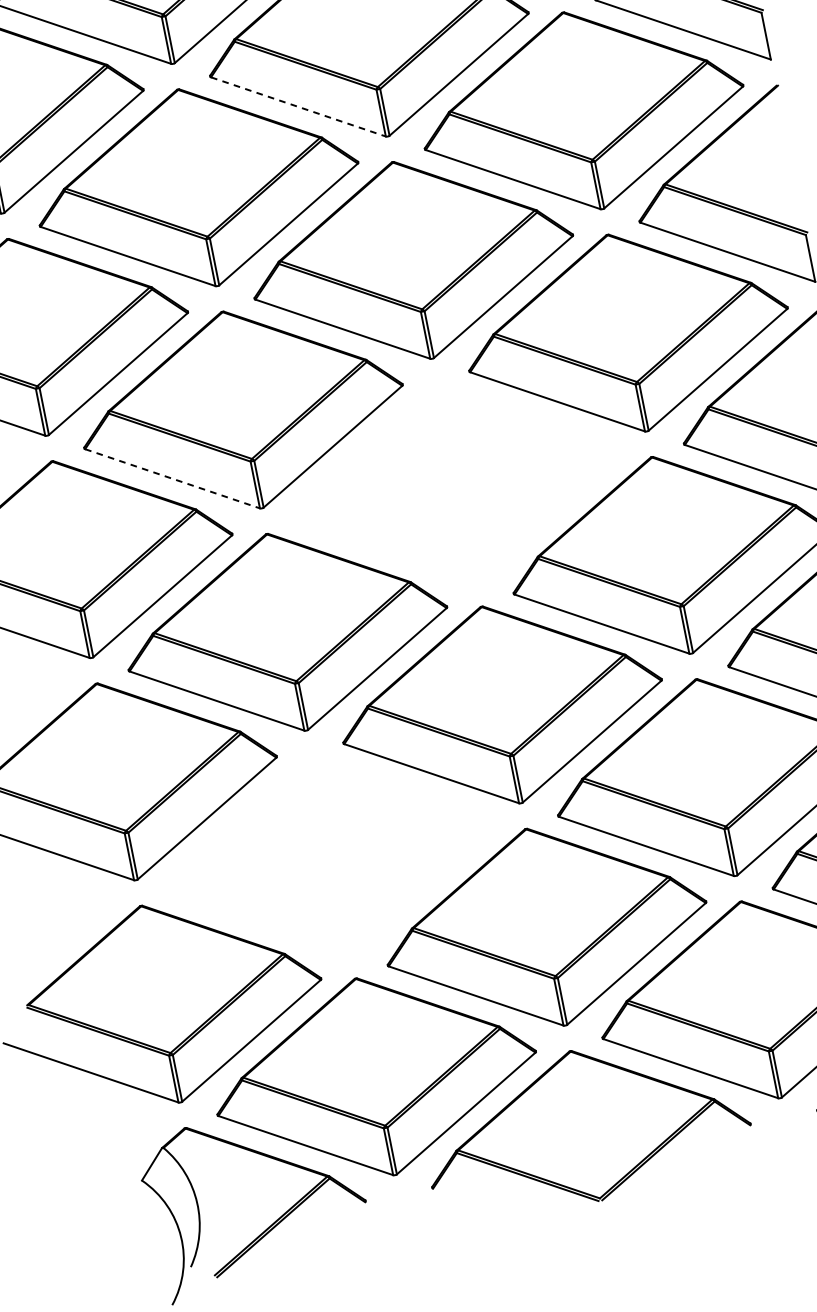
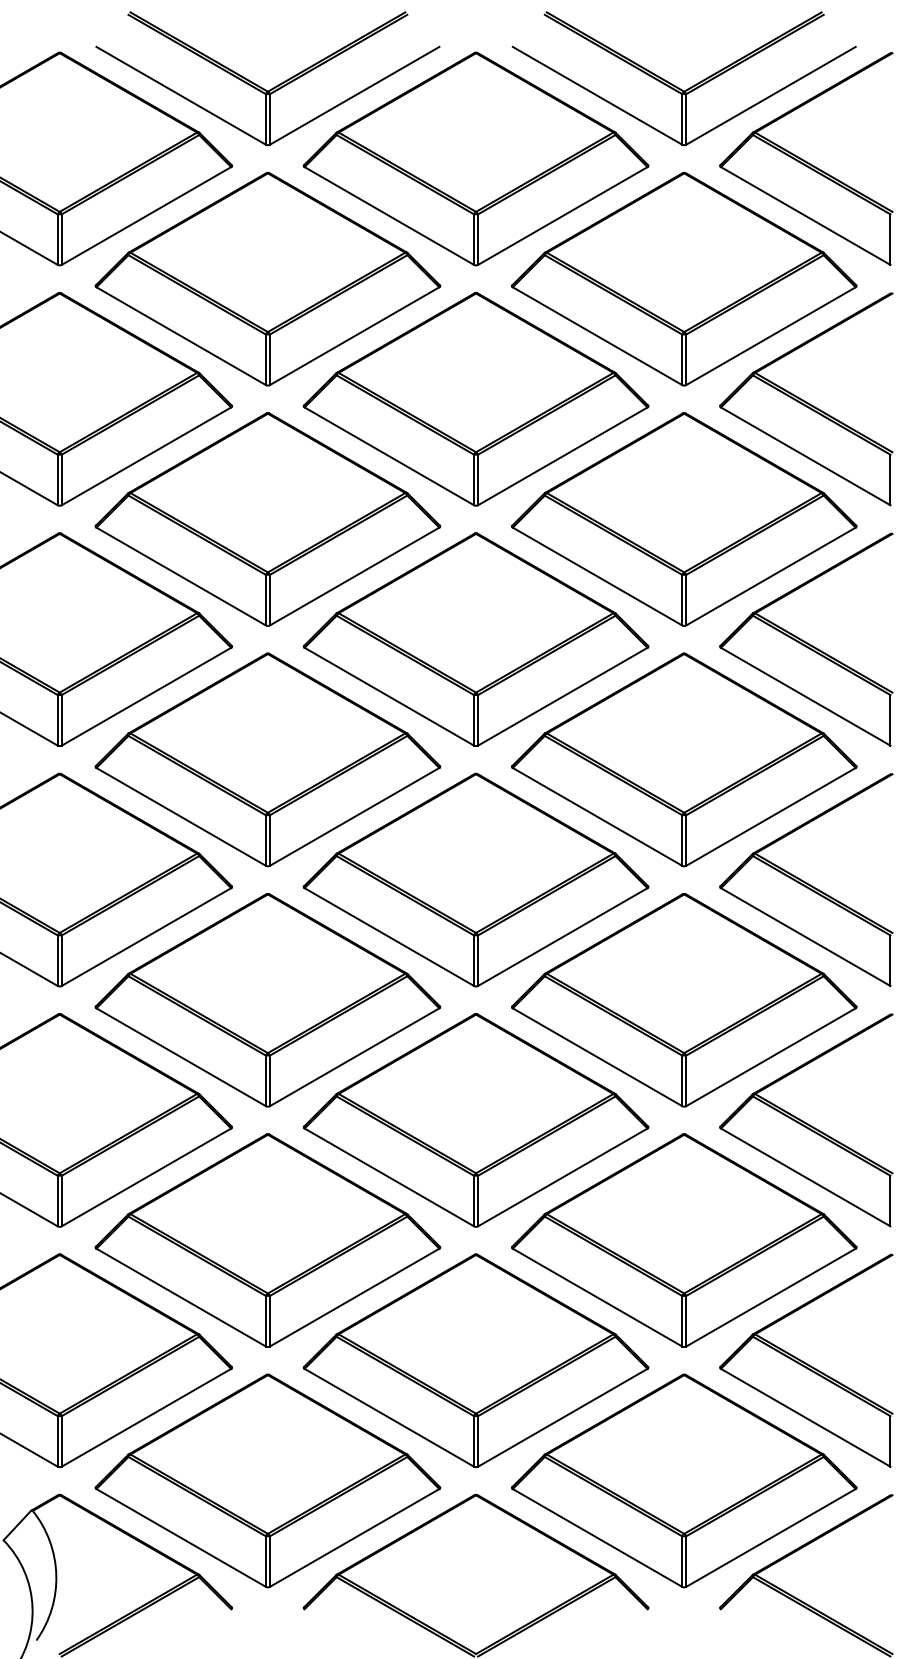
line: (298, 107) -> (389, 456), dashed -> solid
line: (172, 478) -> (181, 816), dashed -> solid
part: (456, 482) -> (475, 879), added
part: (330, 854) -> (267, 1240), added

